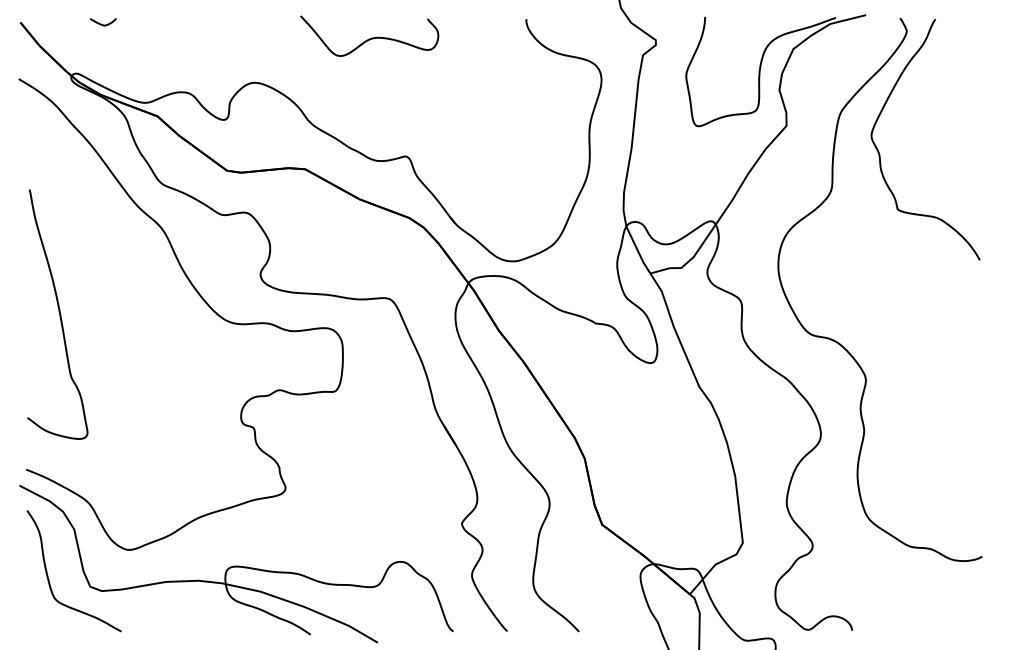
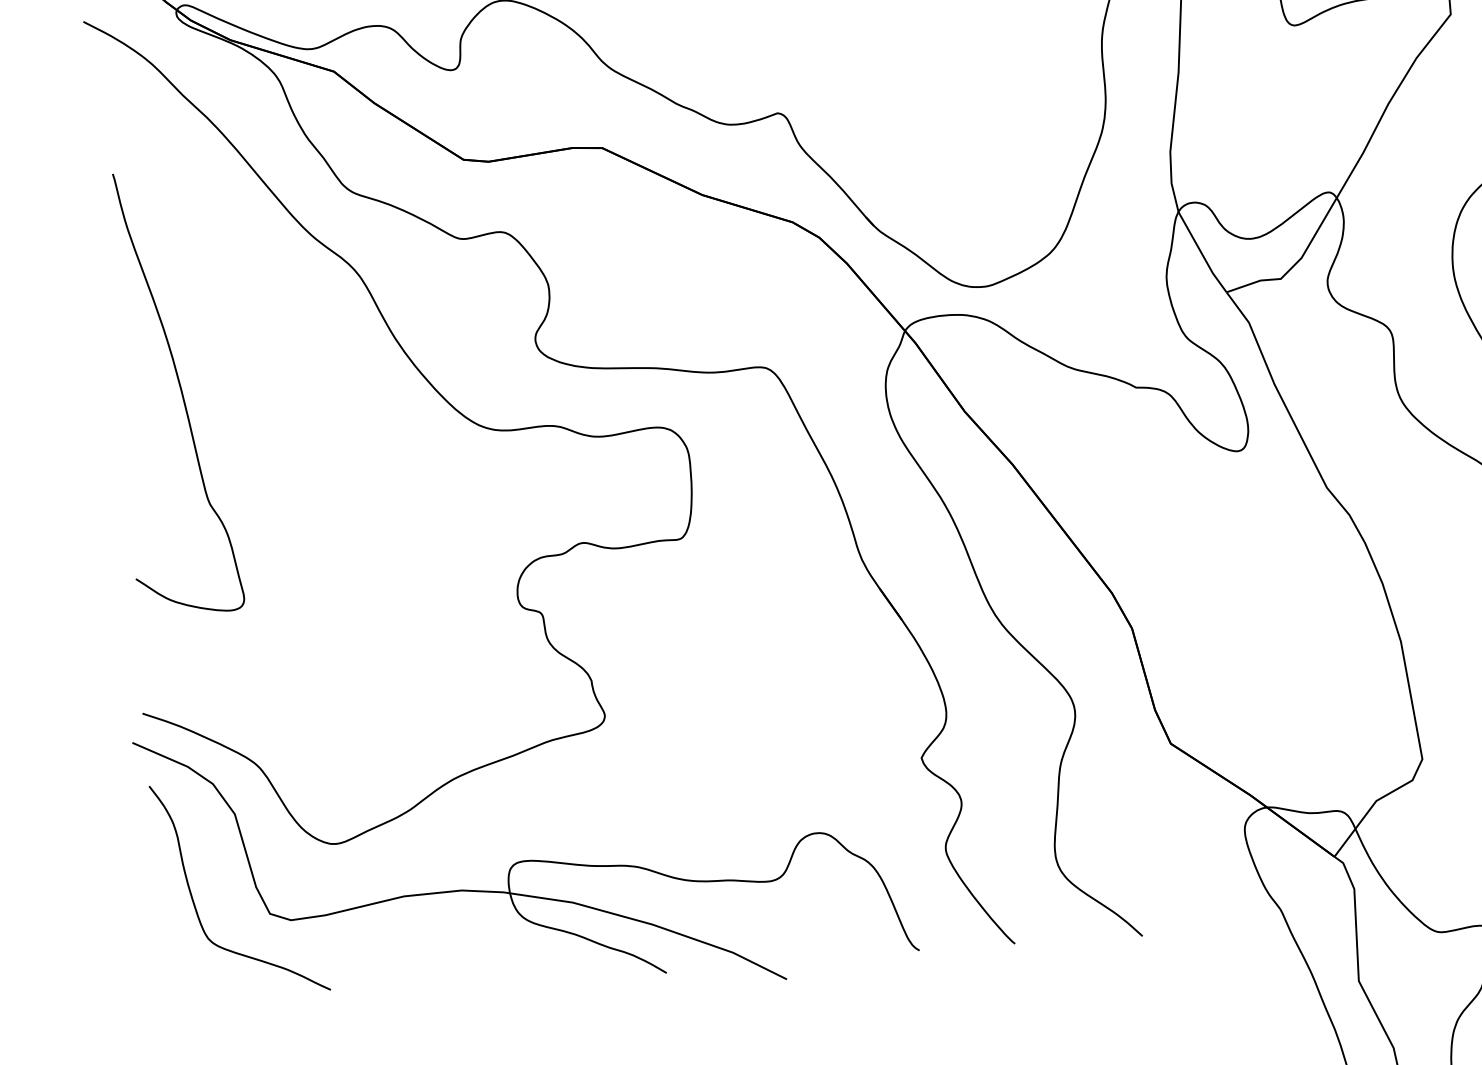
part: (57, 314) -> (176, 392), moved

